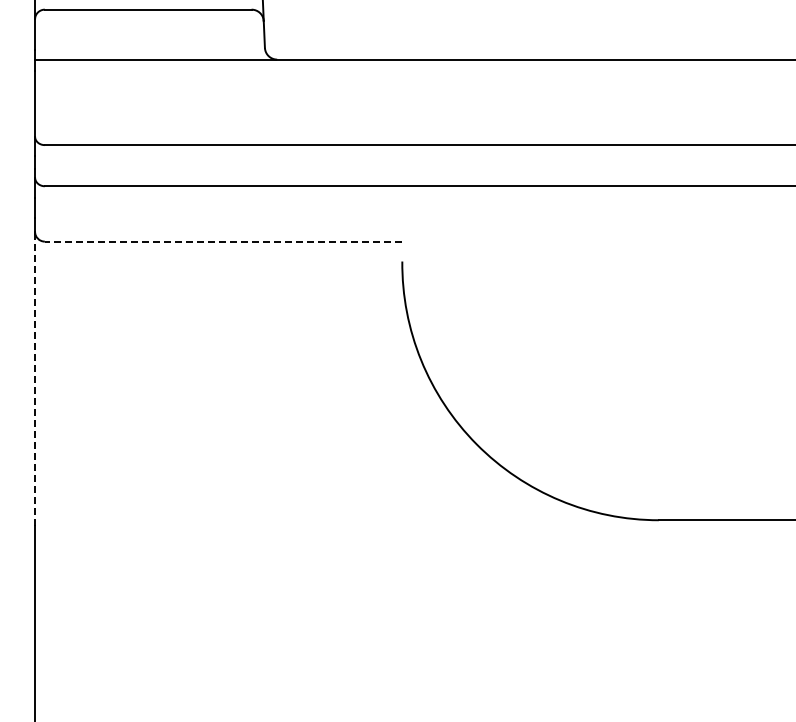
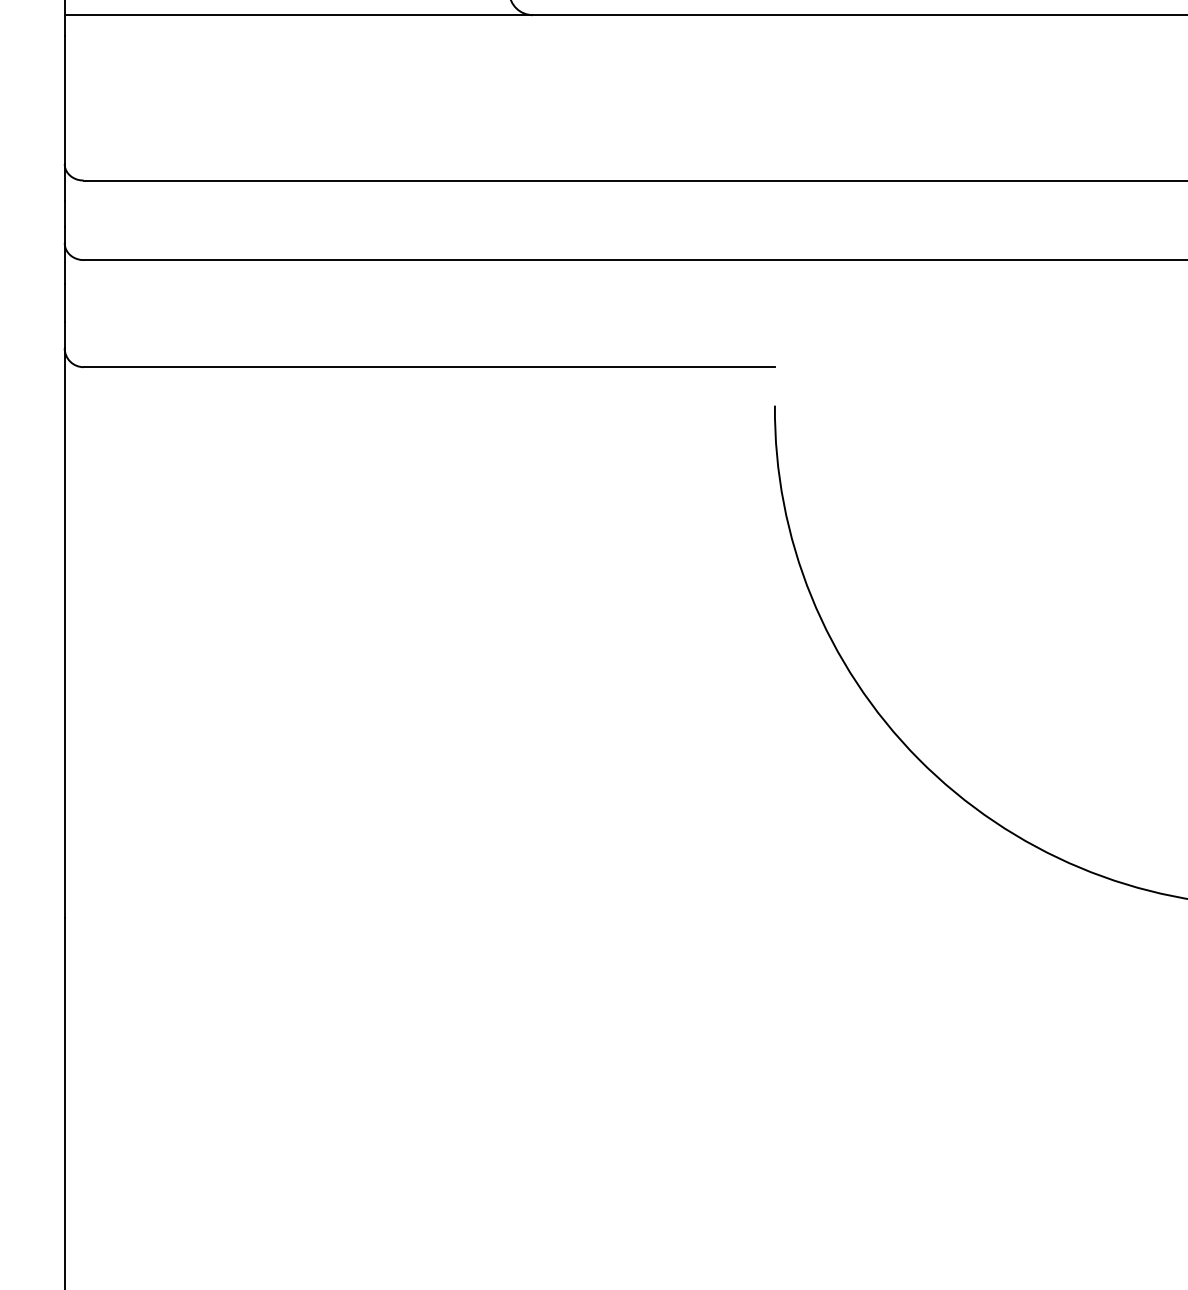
line: (223, 241) -> (429, 366), dashed -> solid
line: (35, 379) -> (65, 633), dashed -> solid

